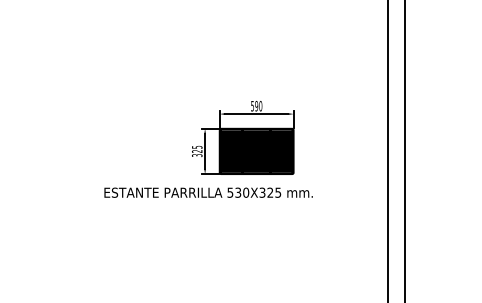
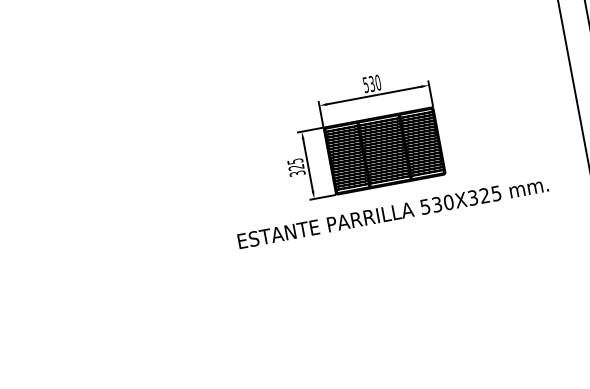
text: (256, 106) -> (371, 84), 590 -> 530
text: (208, 192) -> (392, 212), moved

